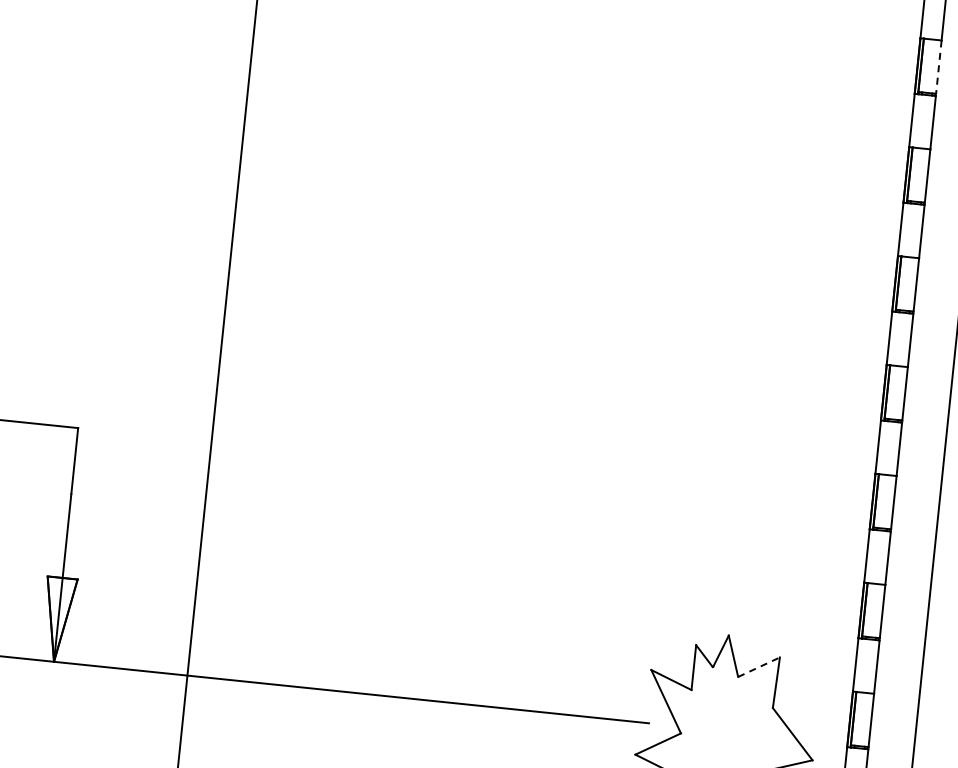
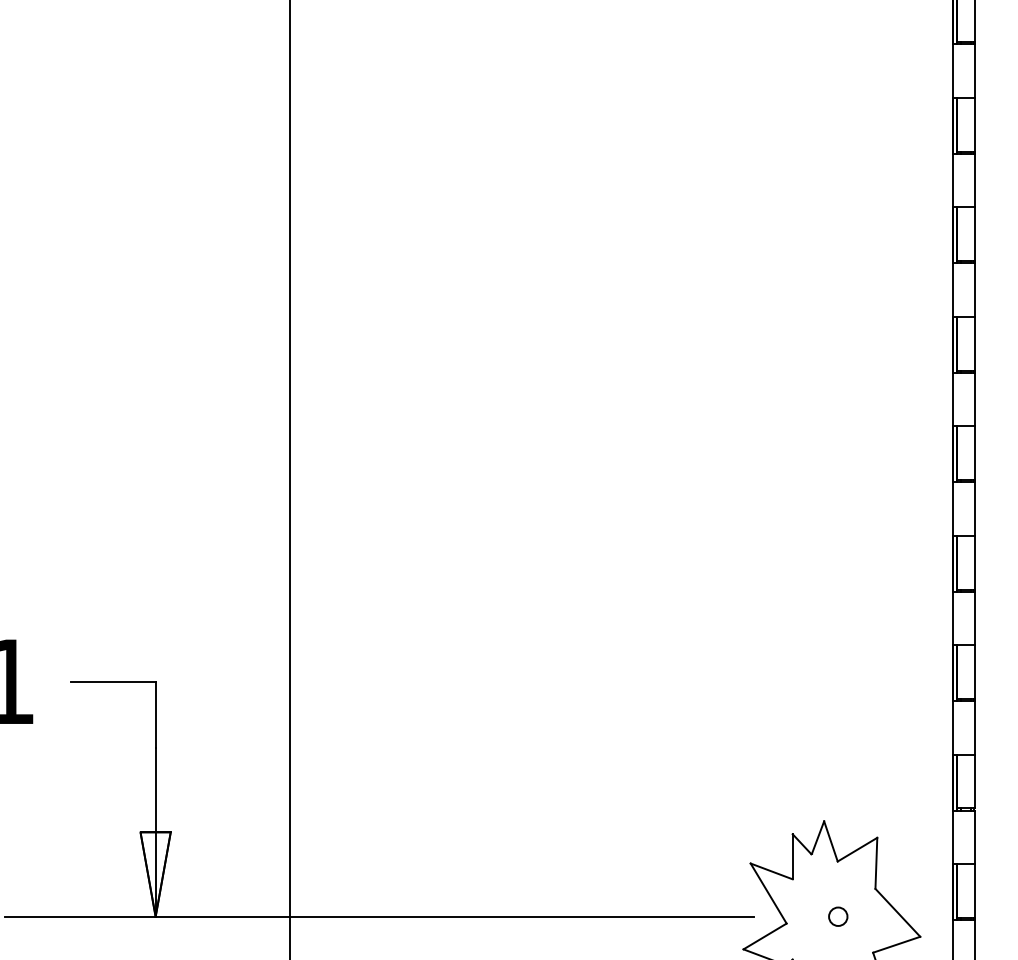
line: (938, 67) -> (974, 234), dashed -> solid
line: (759, 667) -> (857, 849), dashed -> solid
circle: (733, 731) -> (838, 916), added

